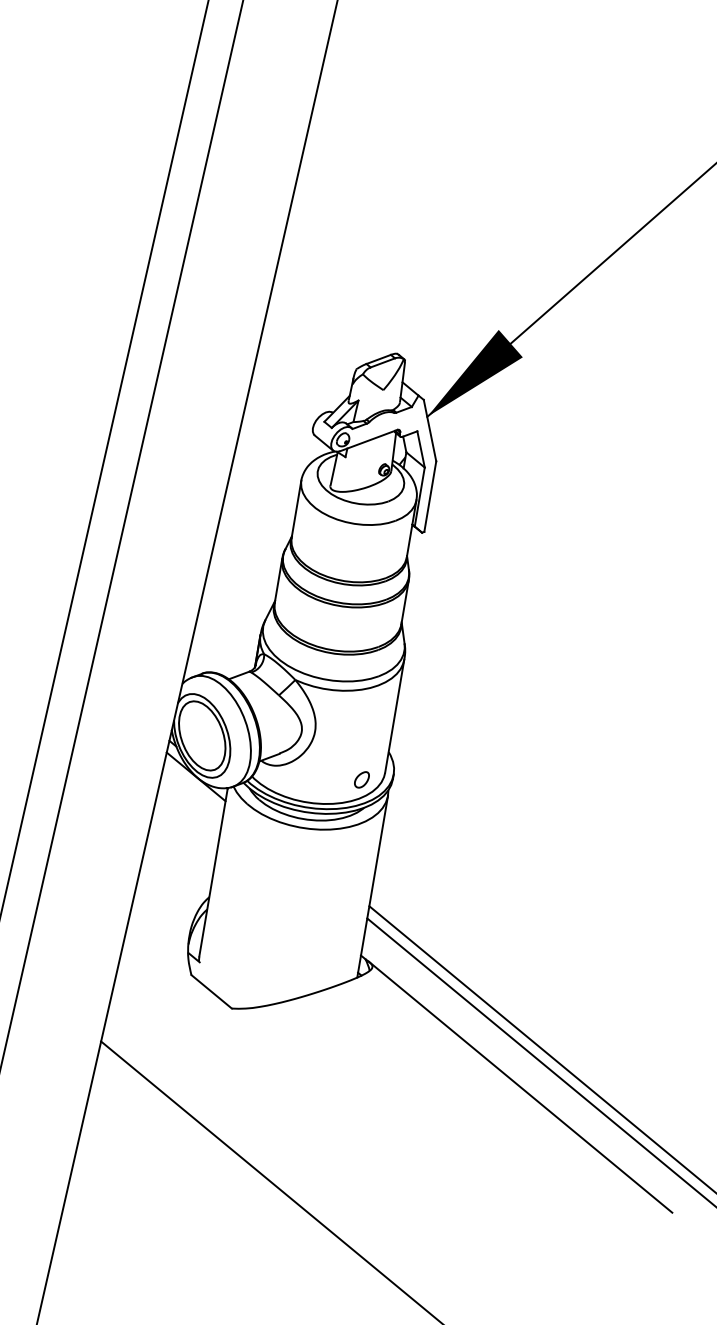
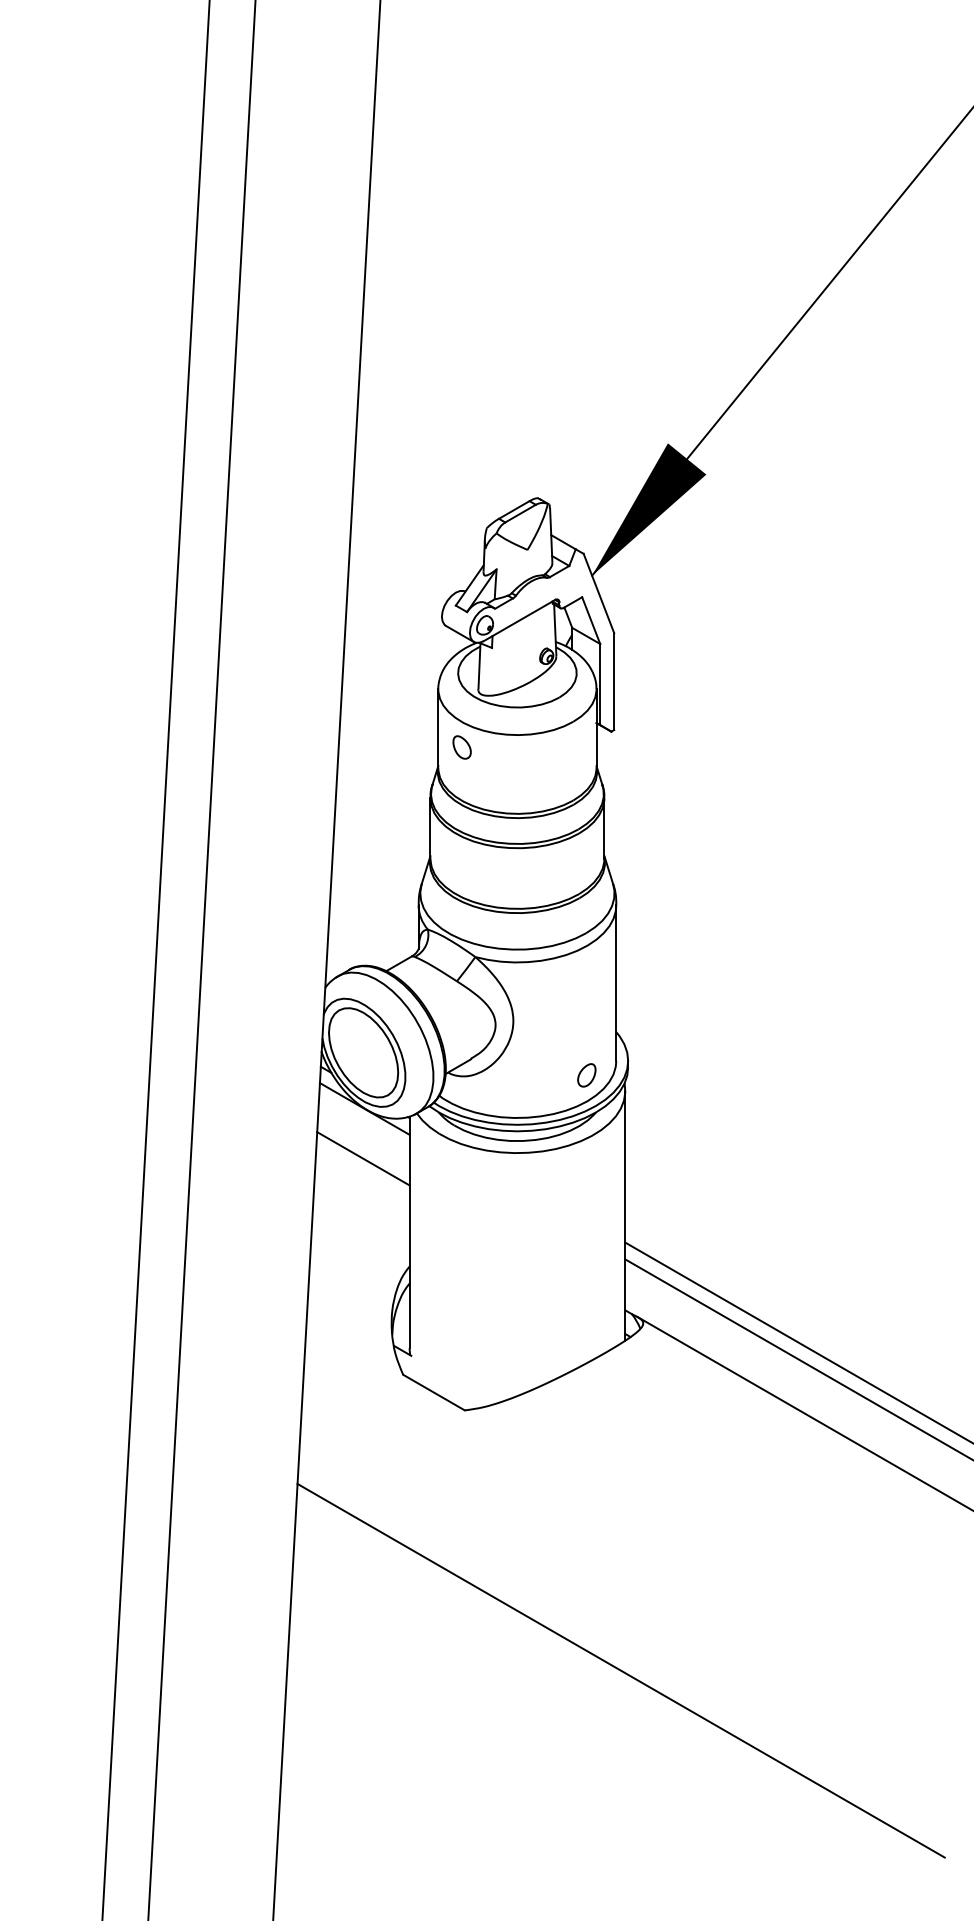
part: (311, 525) -> (461, 747), added
line: (189, 812) -> (363, 1158), added

